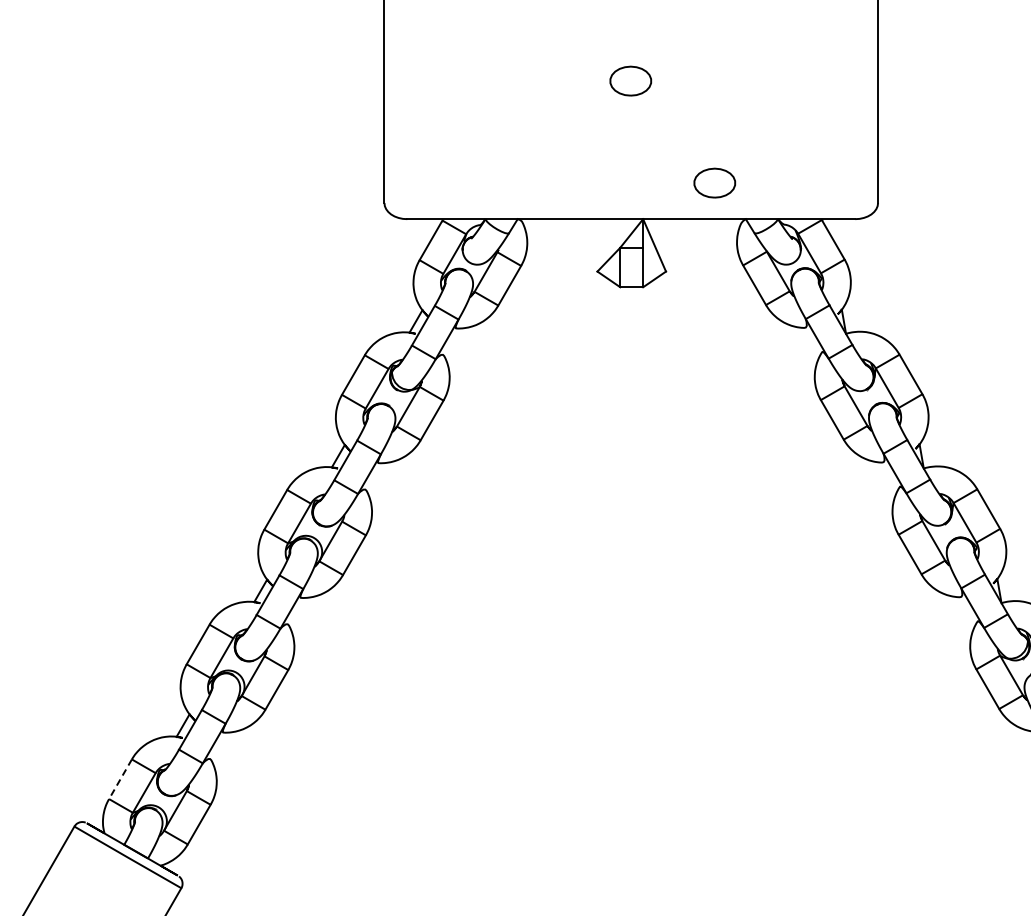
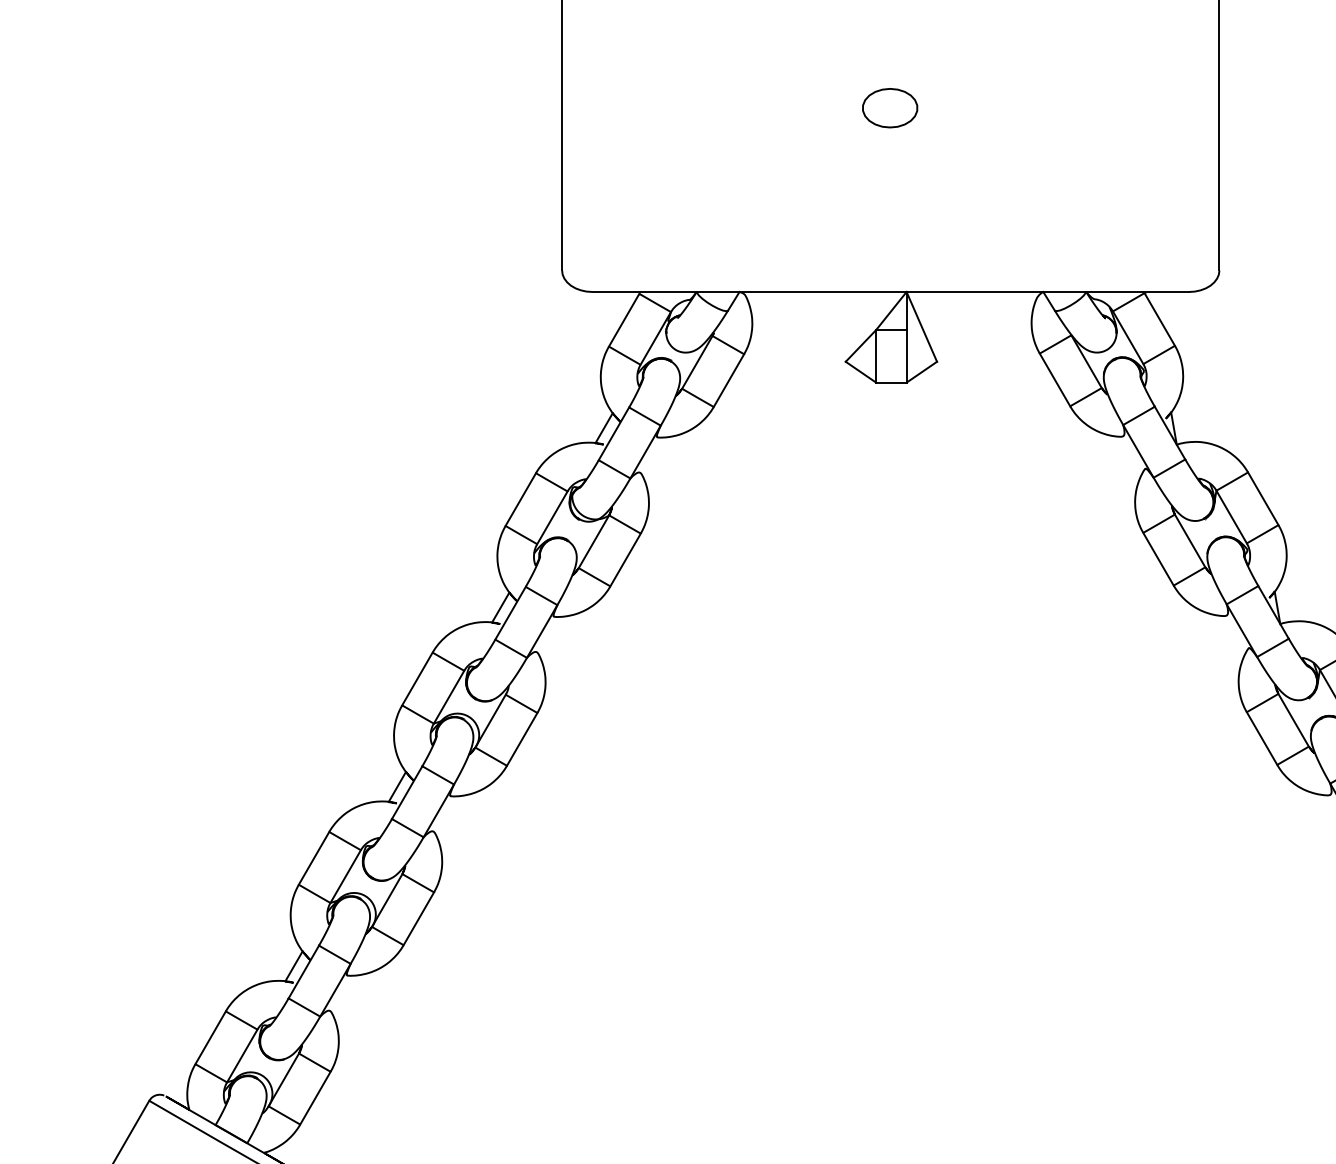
part: (714, 182) -> (1001, 243), removed
line: (120, 779) -> (210, 1038), dashed -> solid

